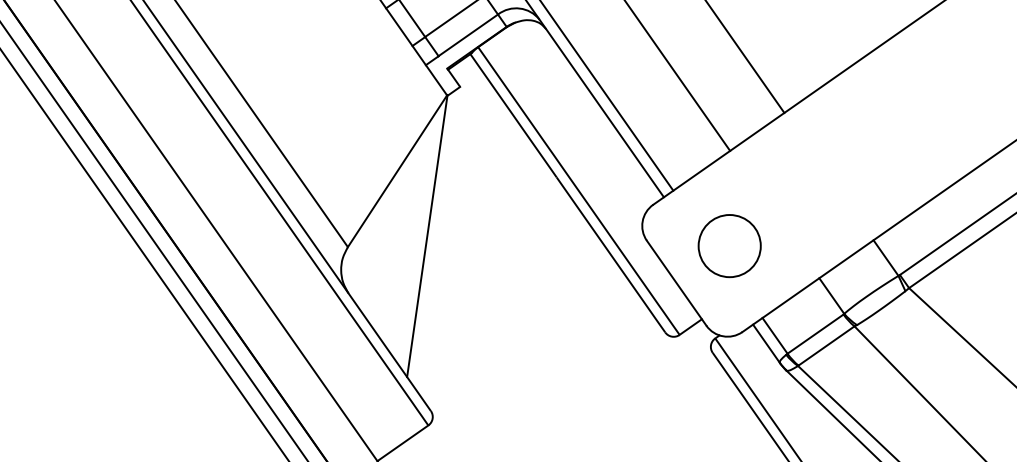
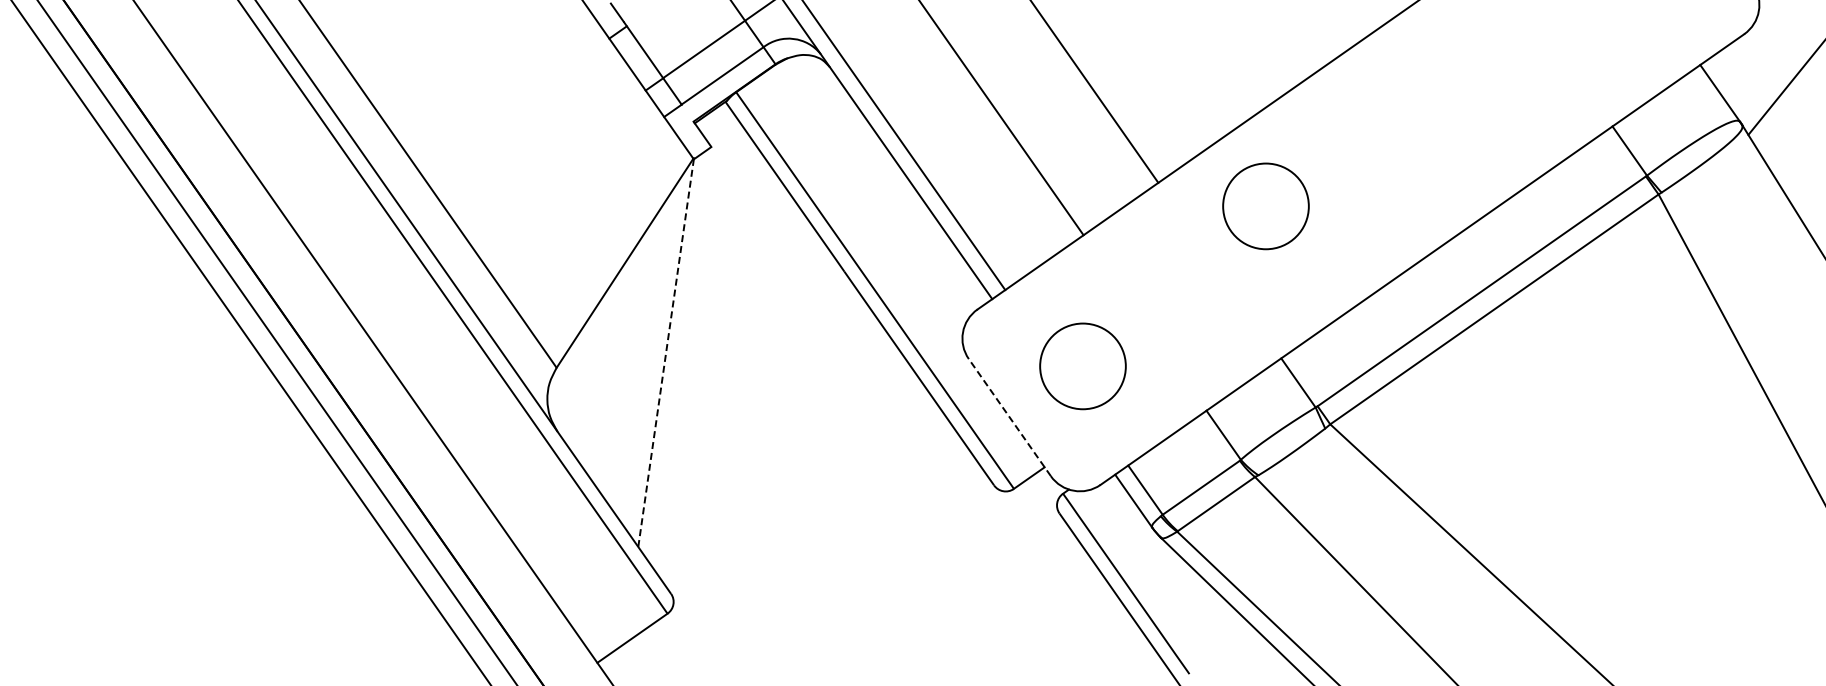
circle: (862, 130) -> (1265, 206), added
line: (427, 236) -> (666, 352), solid -> dashed
line: (676, 283) -> (1009, 417), solid -> dashed

